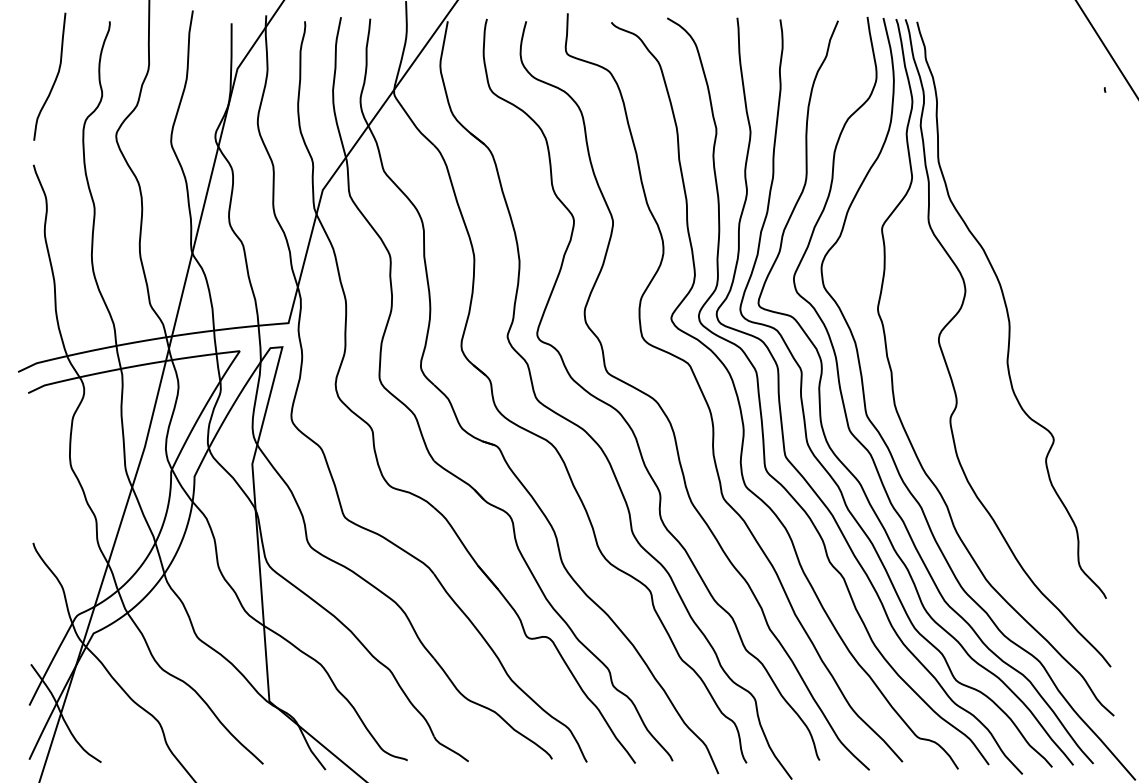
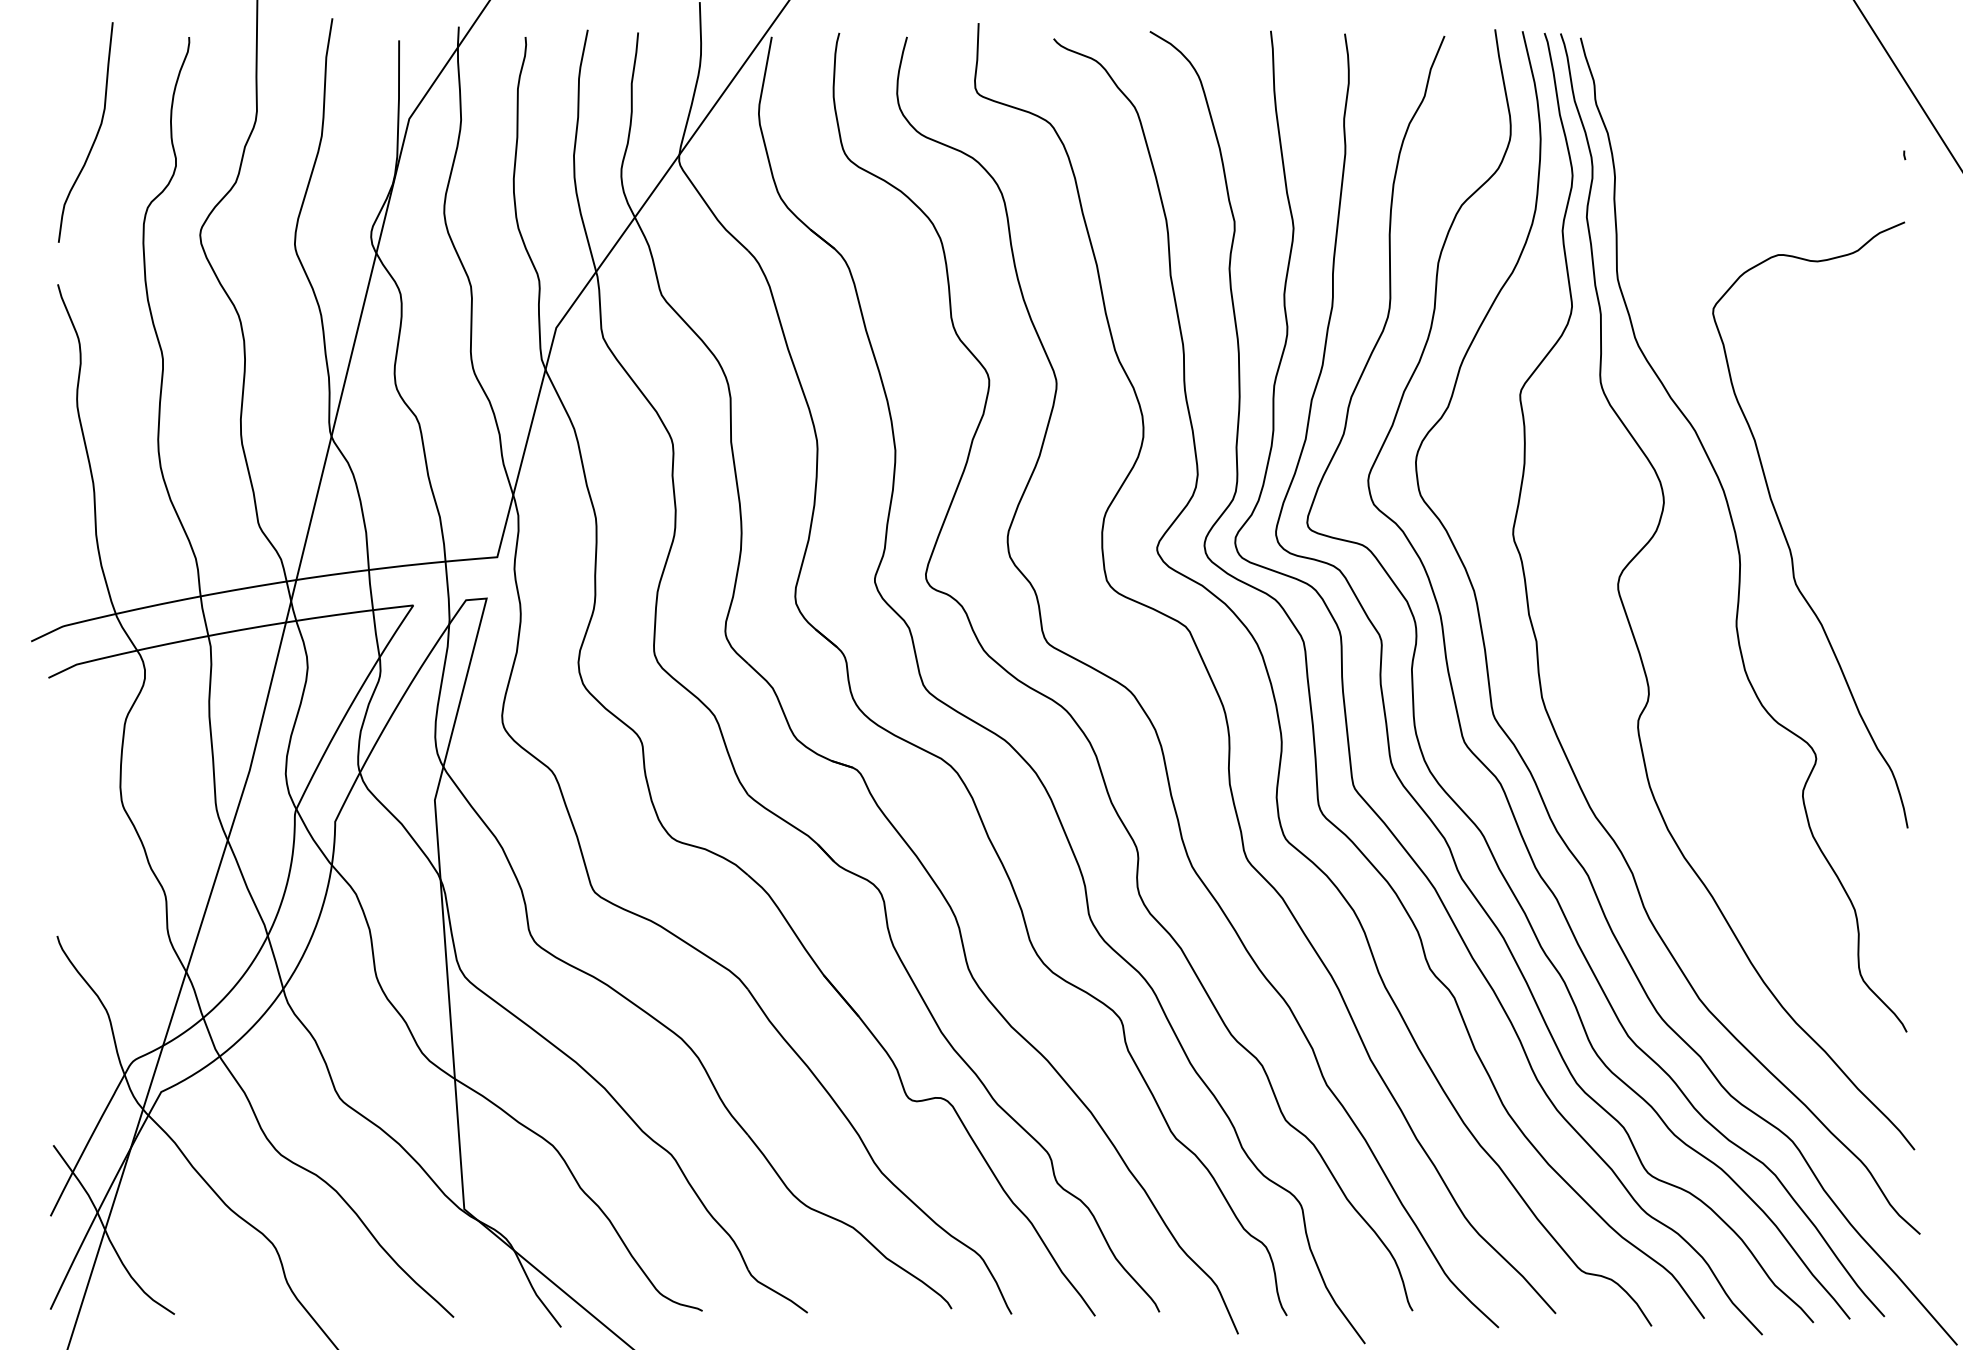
curve: (1036, 310) -> (1786, 535), added

